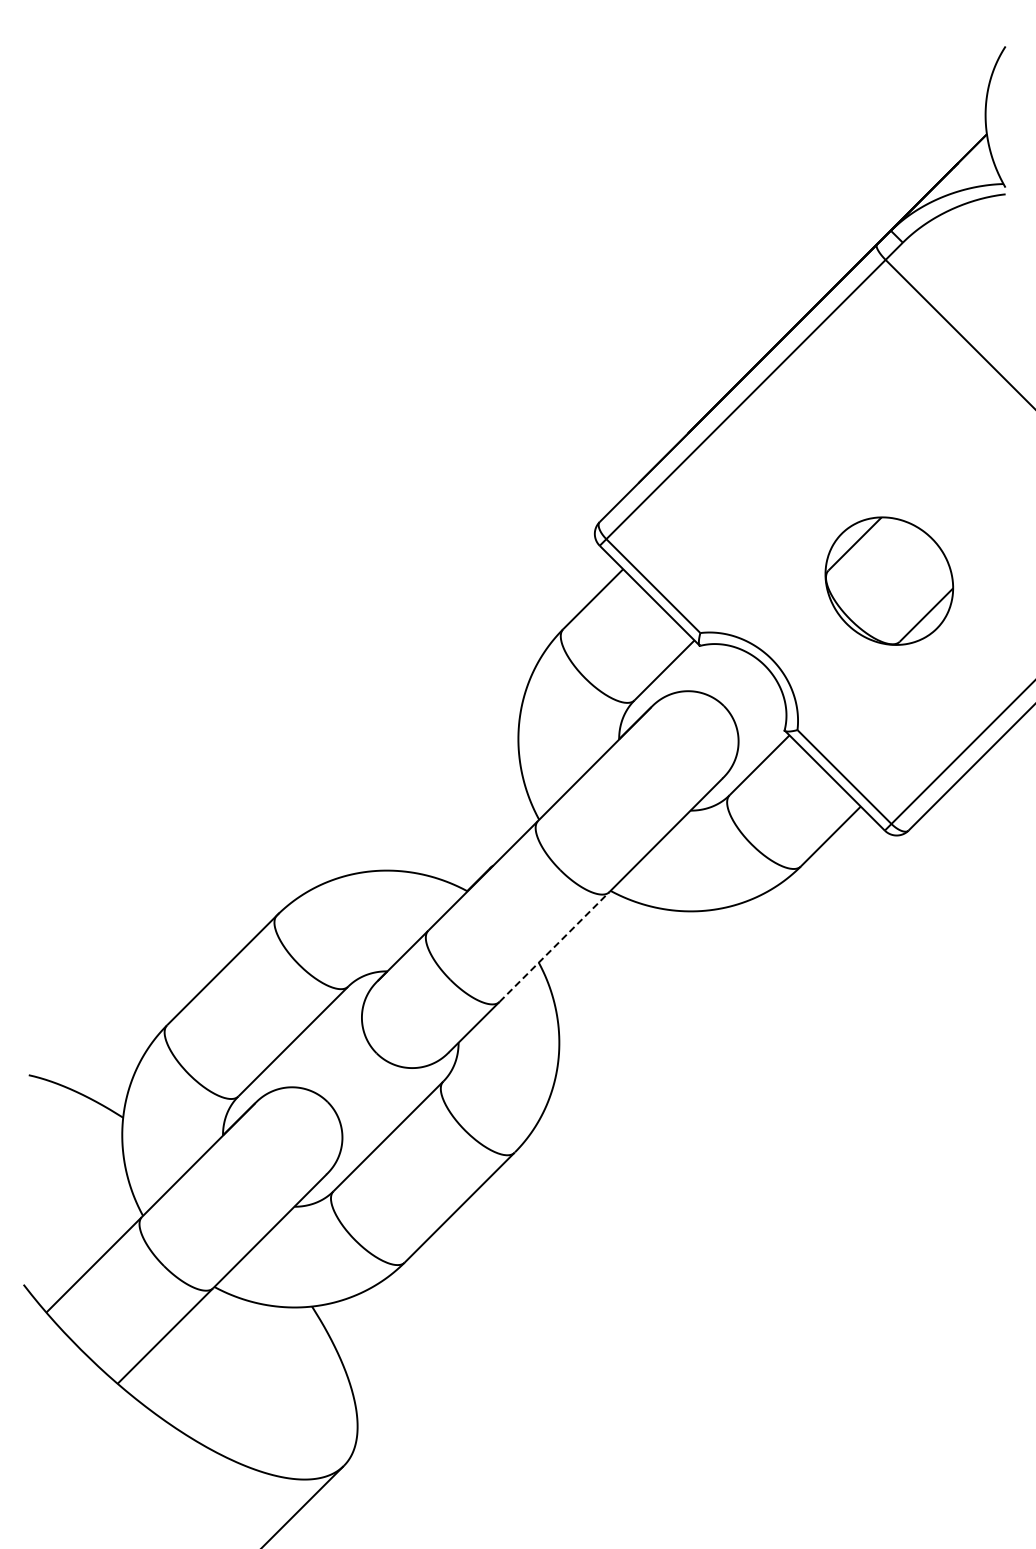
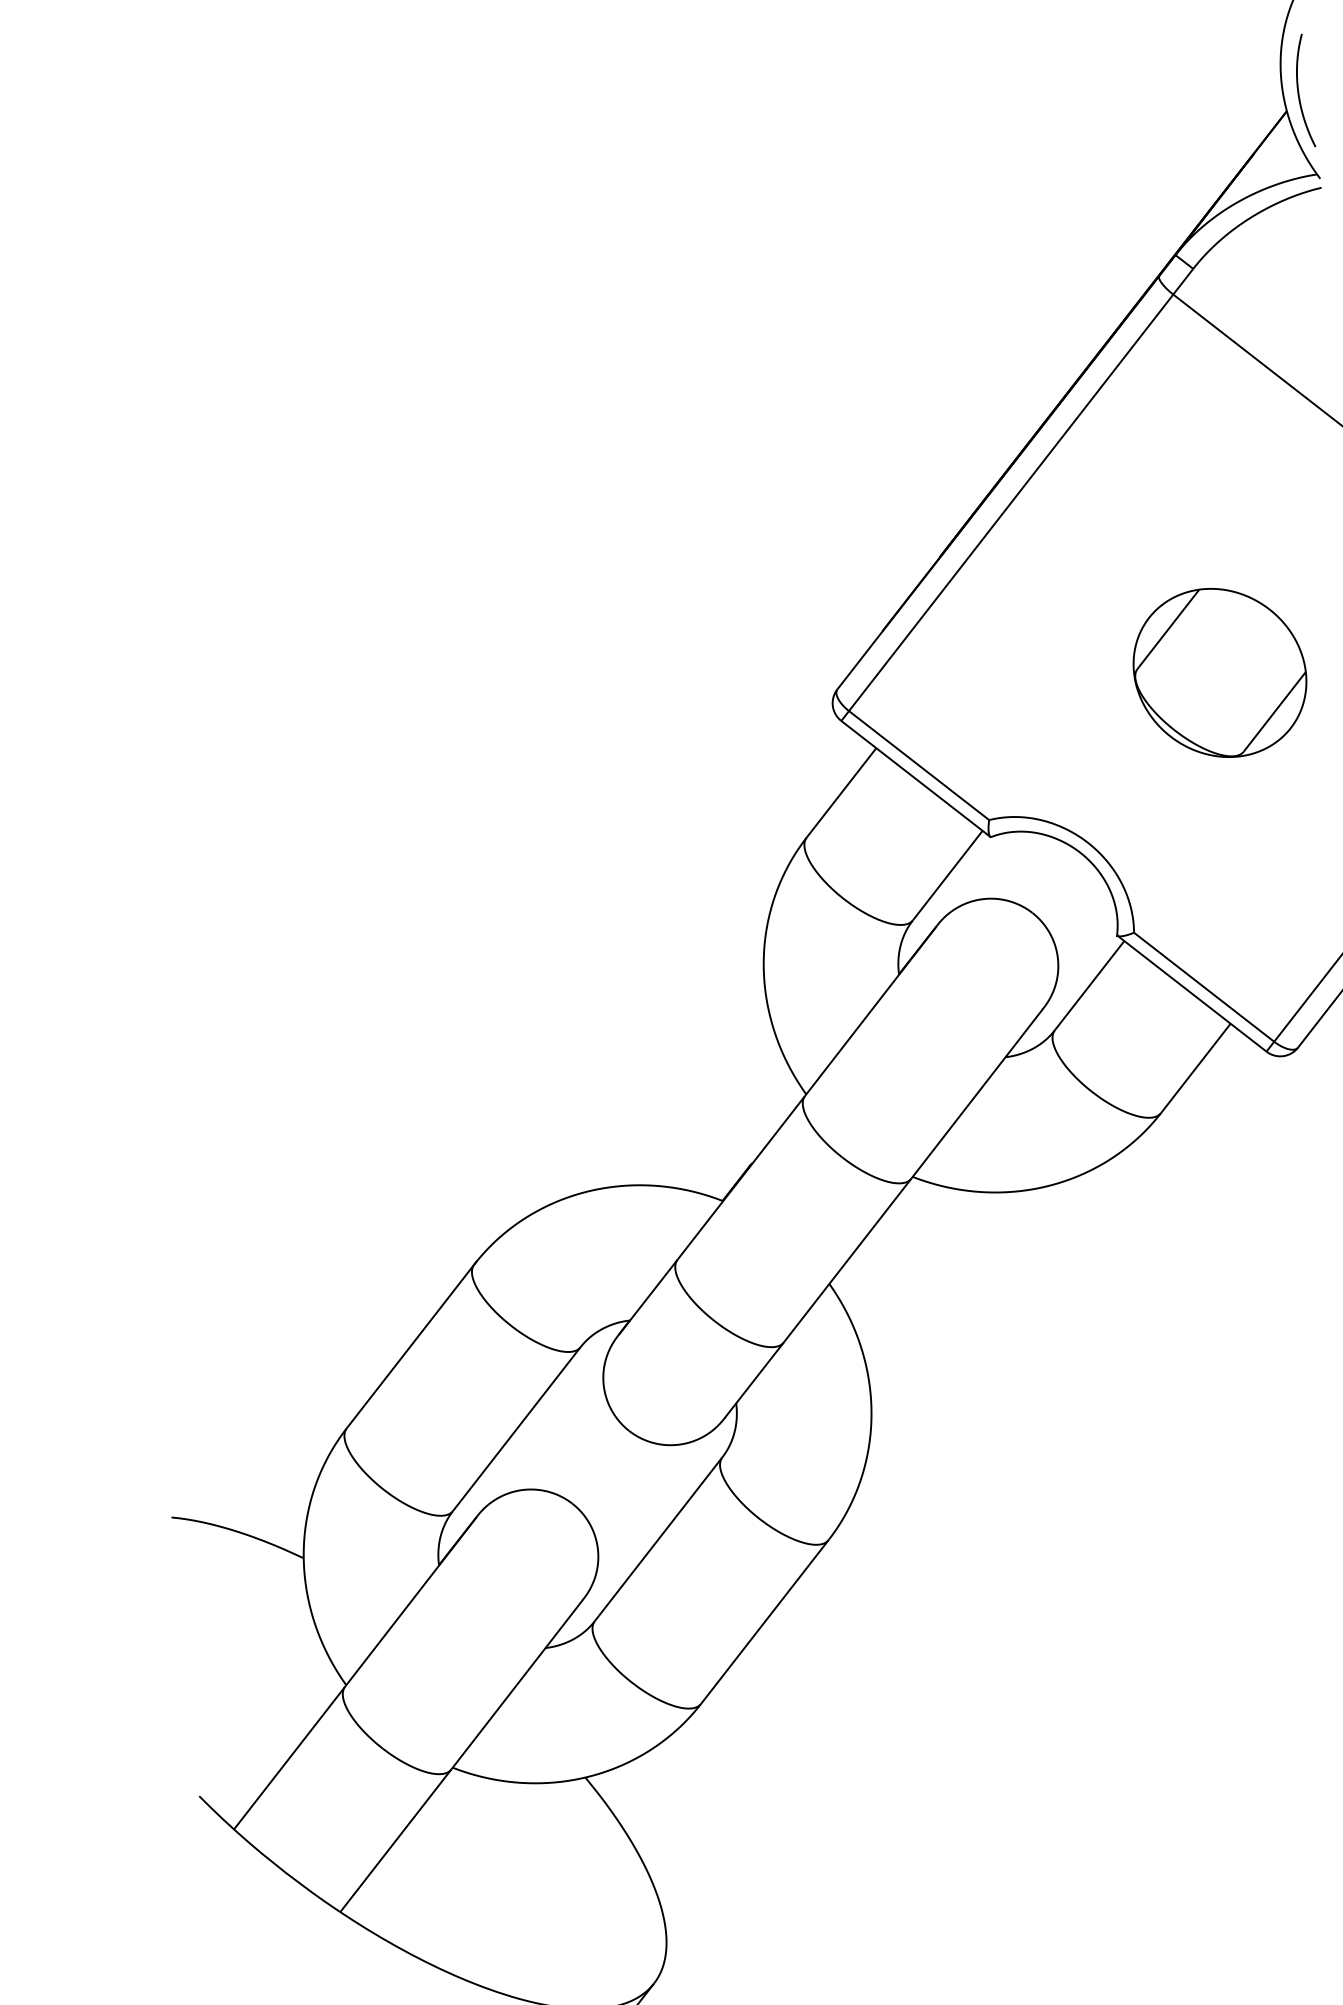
curve: (998, 120) -> (1299, 91), added
part: (888, 580) -> (1218, 672), moved
line: (554, 947) -> (847, 1261), dashed -> solid

